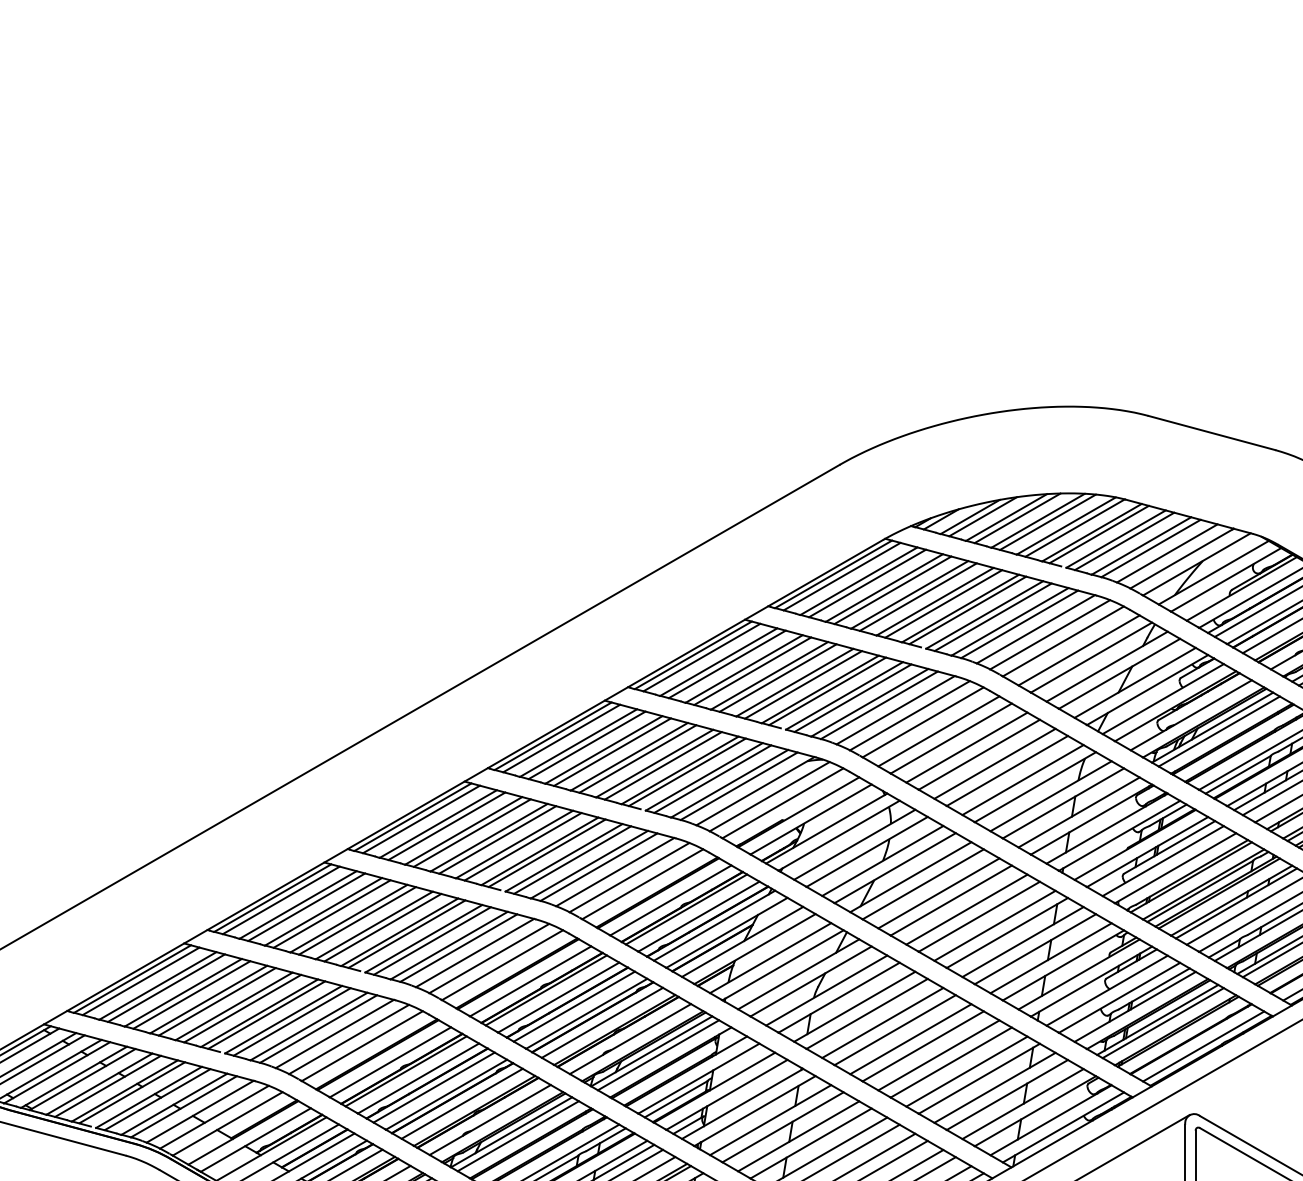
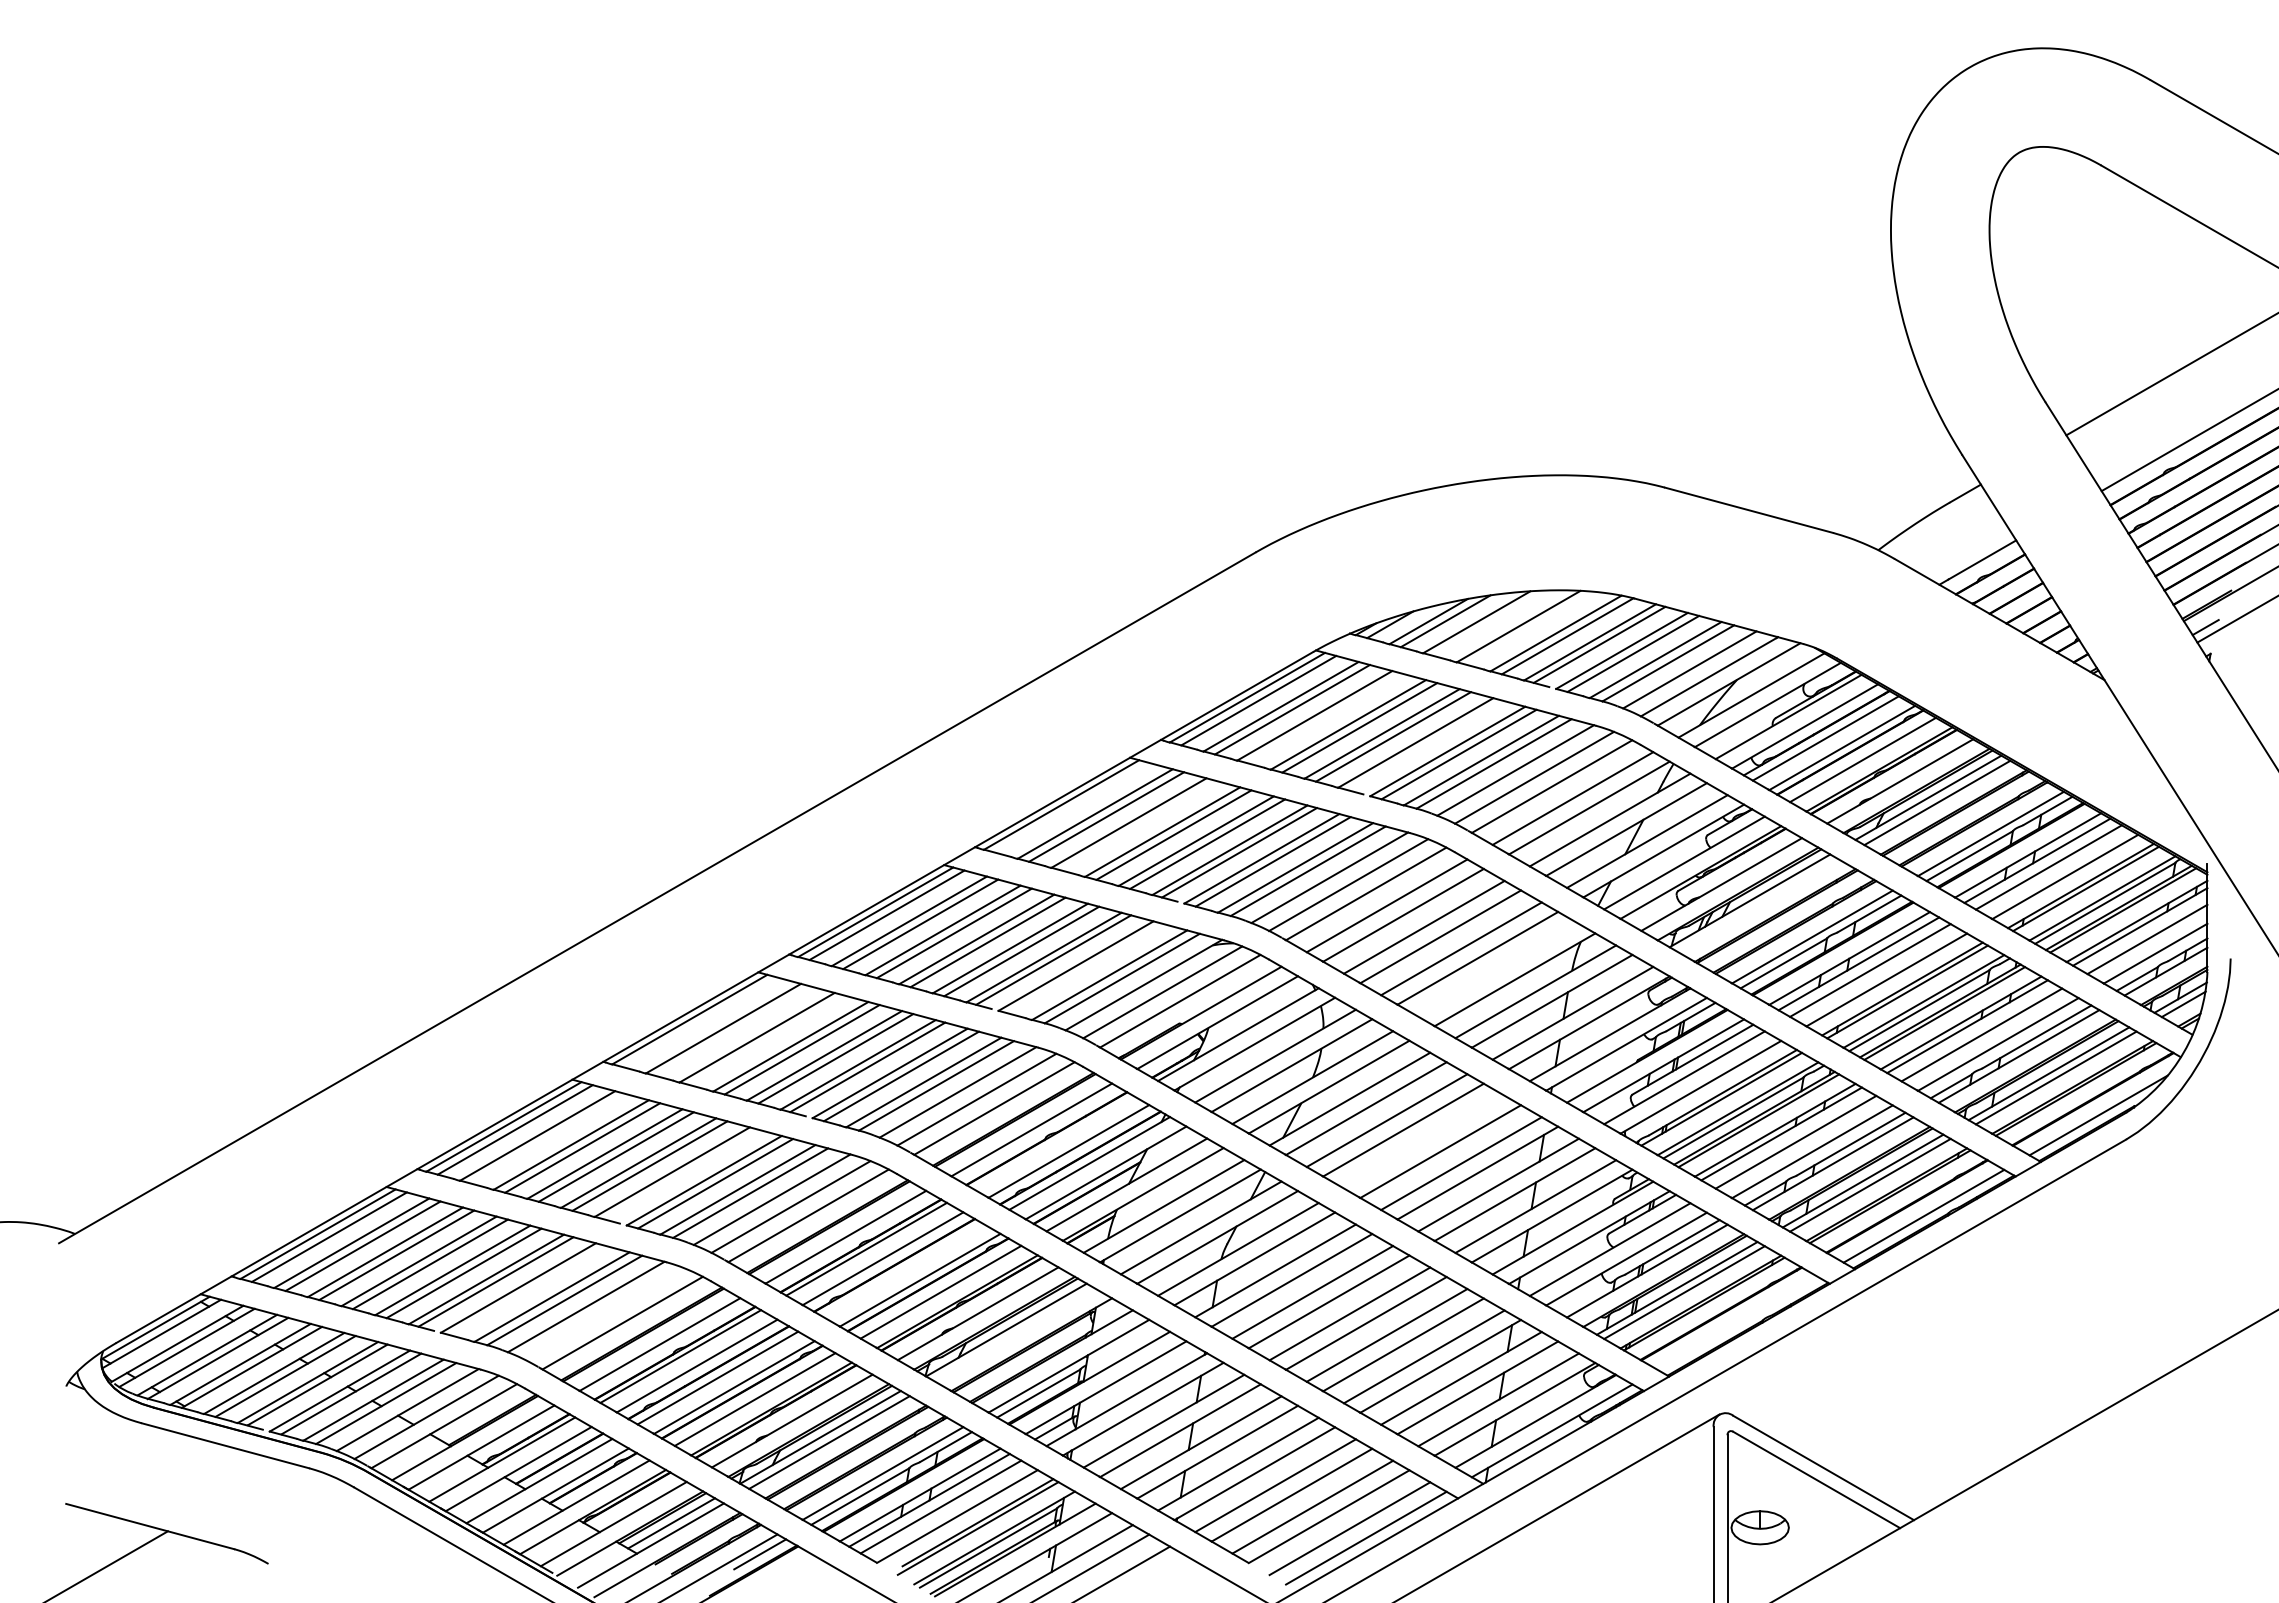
line: (1017, 518) -> (1491, 623), removed
line: (1047, 522) -> (1531, 628), removed
line: (892, 590) -> (1325, 718), removed
line: (967, 610) -> (1424, 745), removed
line: (701, 657) -> (1072, 807), removed
line: (752, 670) -> (1139, 825), removed
line: (1219, 731) -> (1758, 905), removed
line: (712, 778) -> (1086, 968), removed
line: (1022, 779) -> (1498, 969), removed
line: (421, 819) -> (700, 1022), removed
line: (446, 826) -> (734, 1031), removed
line: (472, 832) -> (768, 1040), removed
line: (306, 906) -> (548, 1138), removed
line: (686, 909) -> (1052, 1141), removed
line: (966, 909) -> (1423, 1141), removed
line: (406, 934) -> (681, 1174), removed
line: (574, 1006) -> (903, 1270), removed
line: (292, 1021) -> (529, 1290), removed
line: (348, 1039) -> (604, 1314), removed
line: (1203, 1046) -> (1737, 1323), removed
line: (658, 1054) -> (1015, 1334), removed

